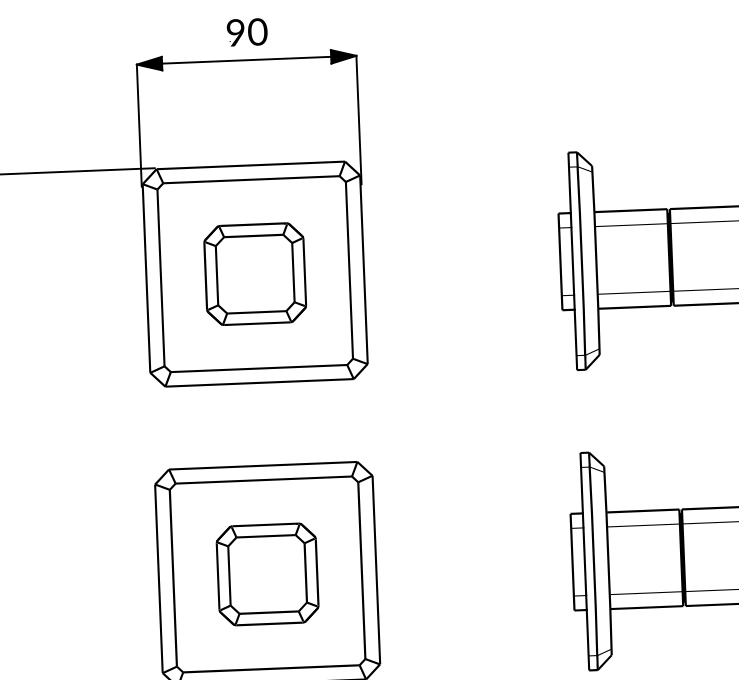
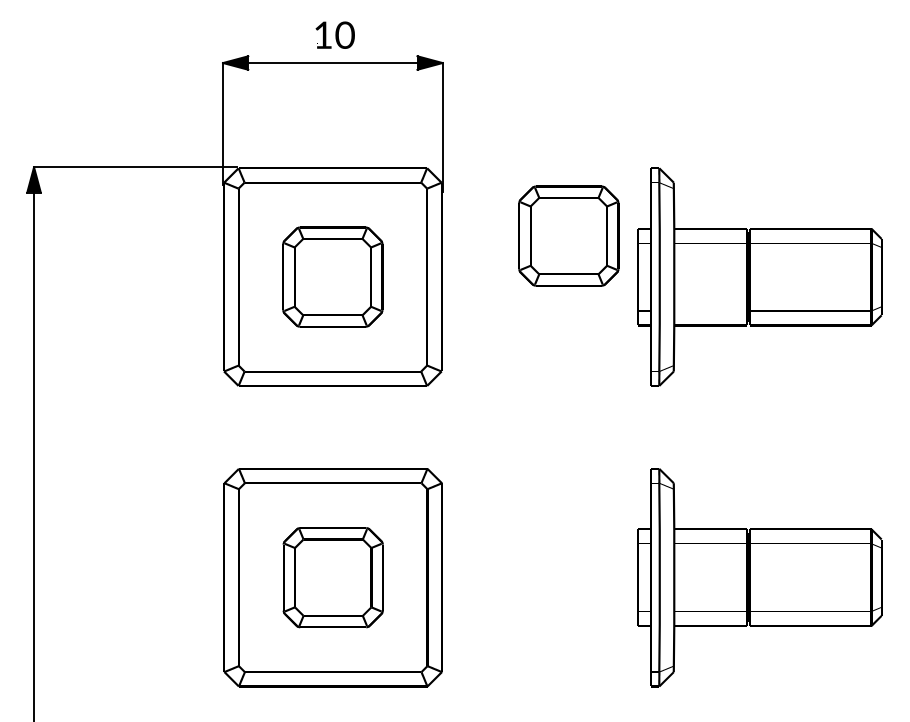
text: (235, 32) -> (322, 34), 90 -> 10
part: (488, 223) -> (568, 235), added
fill: (634, 292) -> (711, 310), removed

